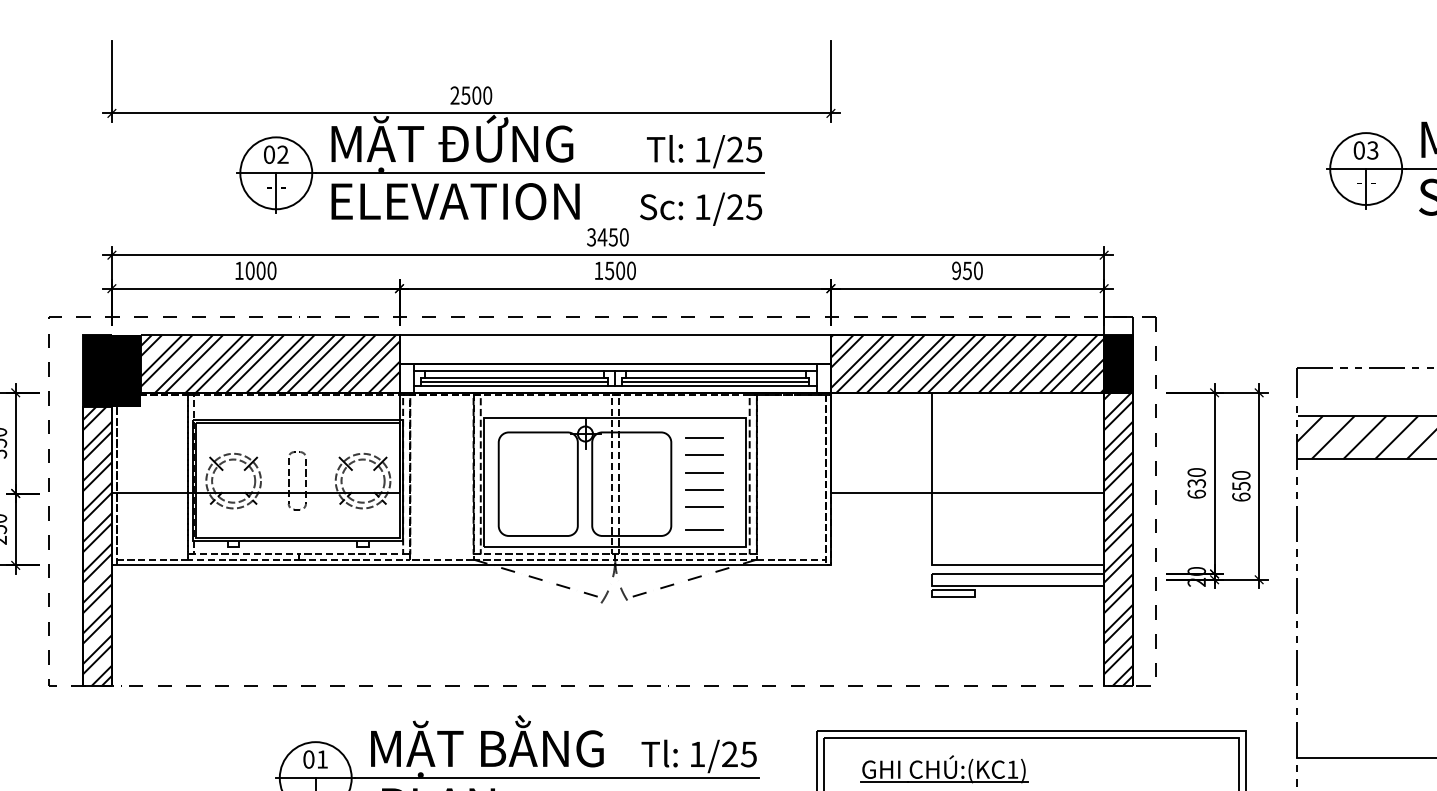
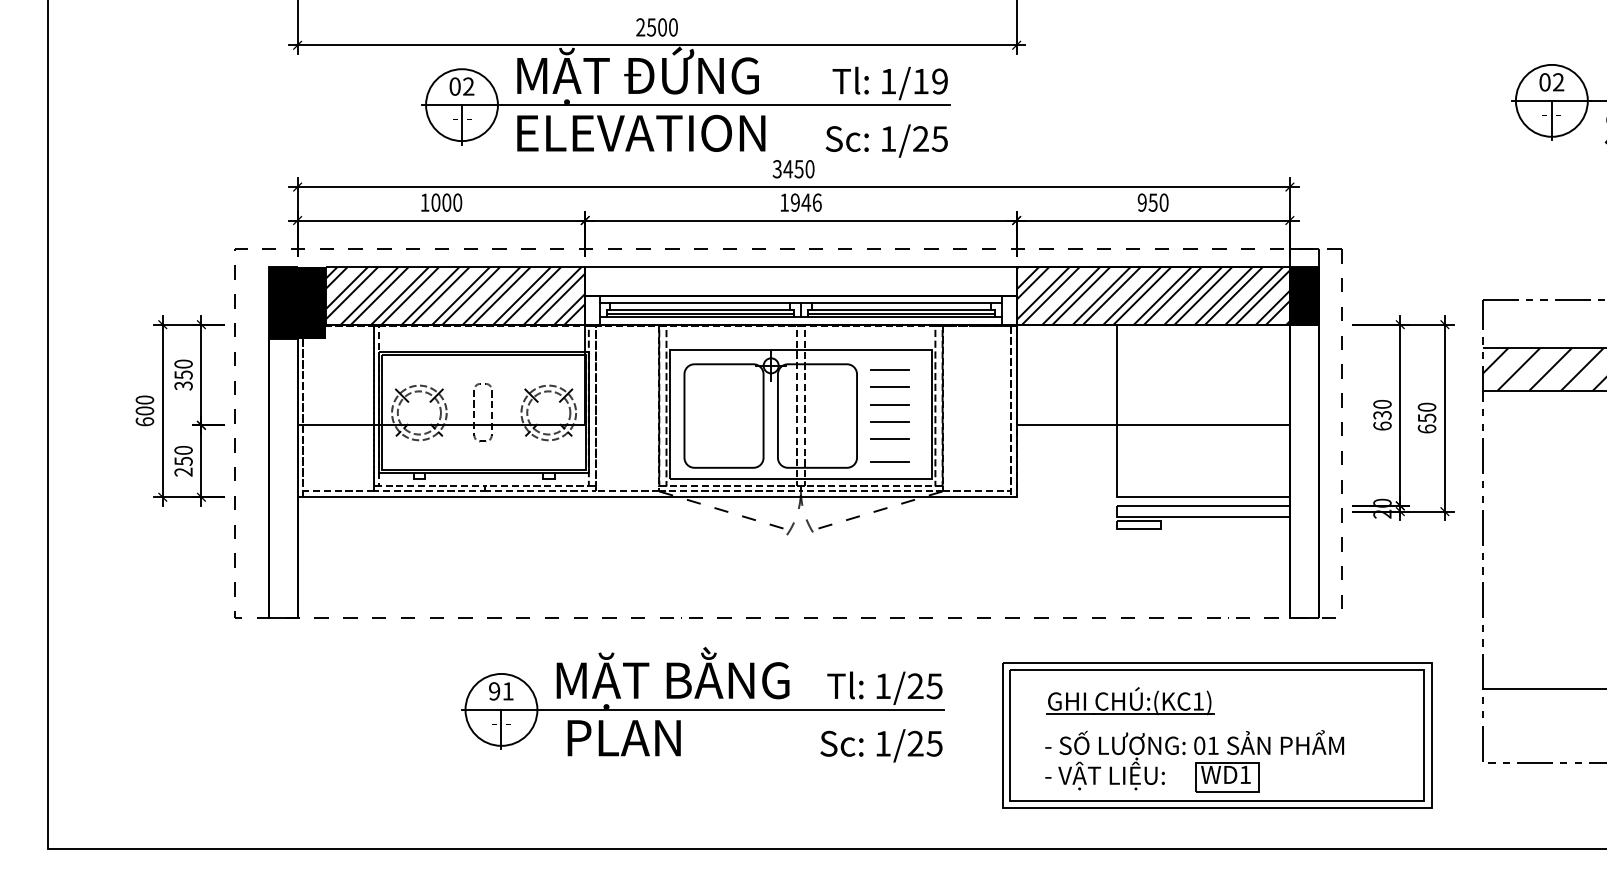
text: (744, 149) -> (930, 81), 1/25 -> 1/19
text: (1372, 150) -> (1558, 82), 03 -> 02
text: (619, 270) -> (805, 202), 1500 -> 1946
hatch: (96, 538) -> (282, 470), removed
hatch: (1117, 538) -> (1303, 470), removed
text: (308, 759) -> (494, 691), 01 -> 91

